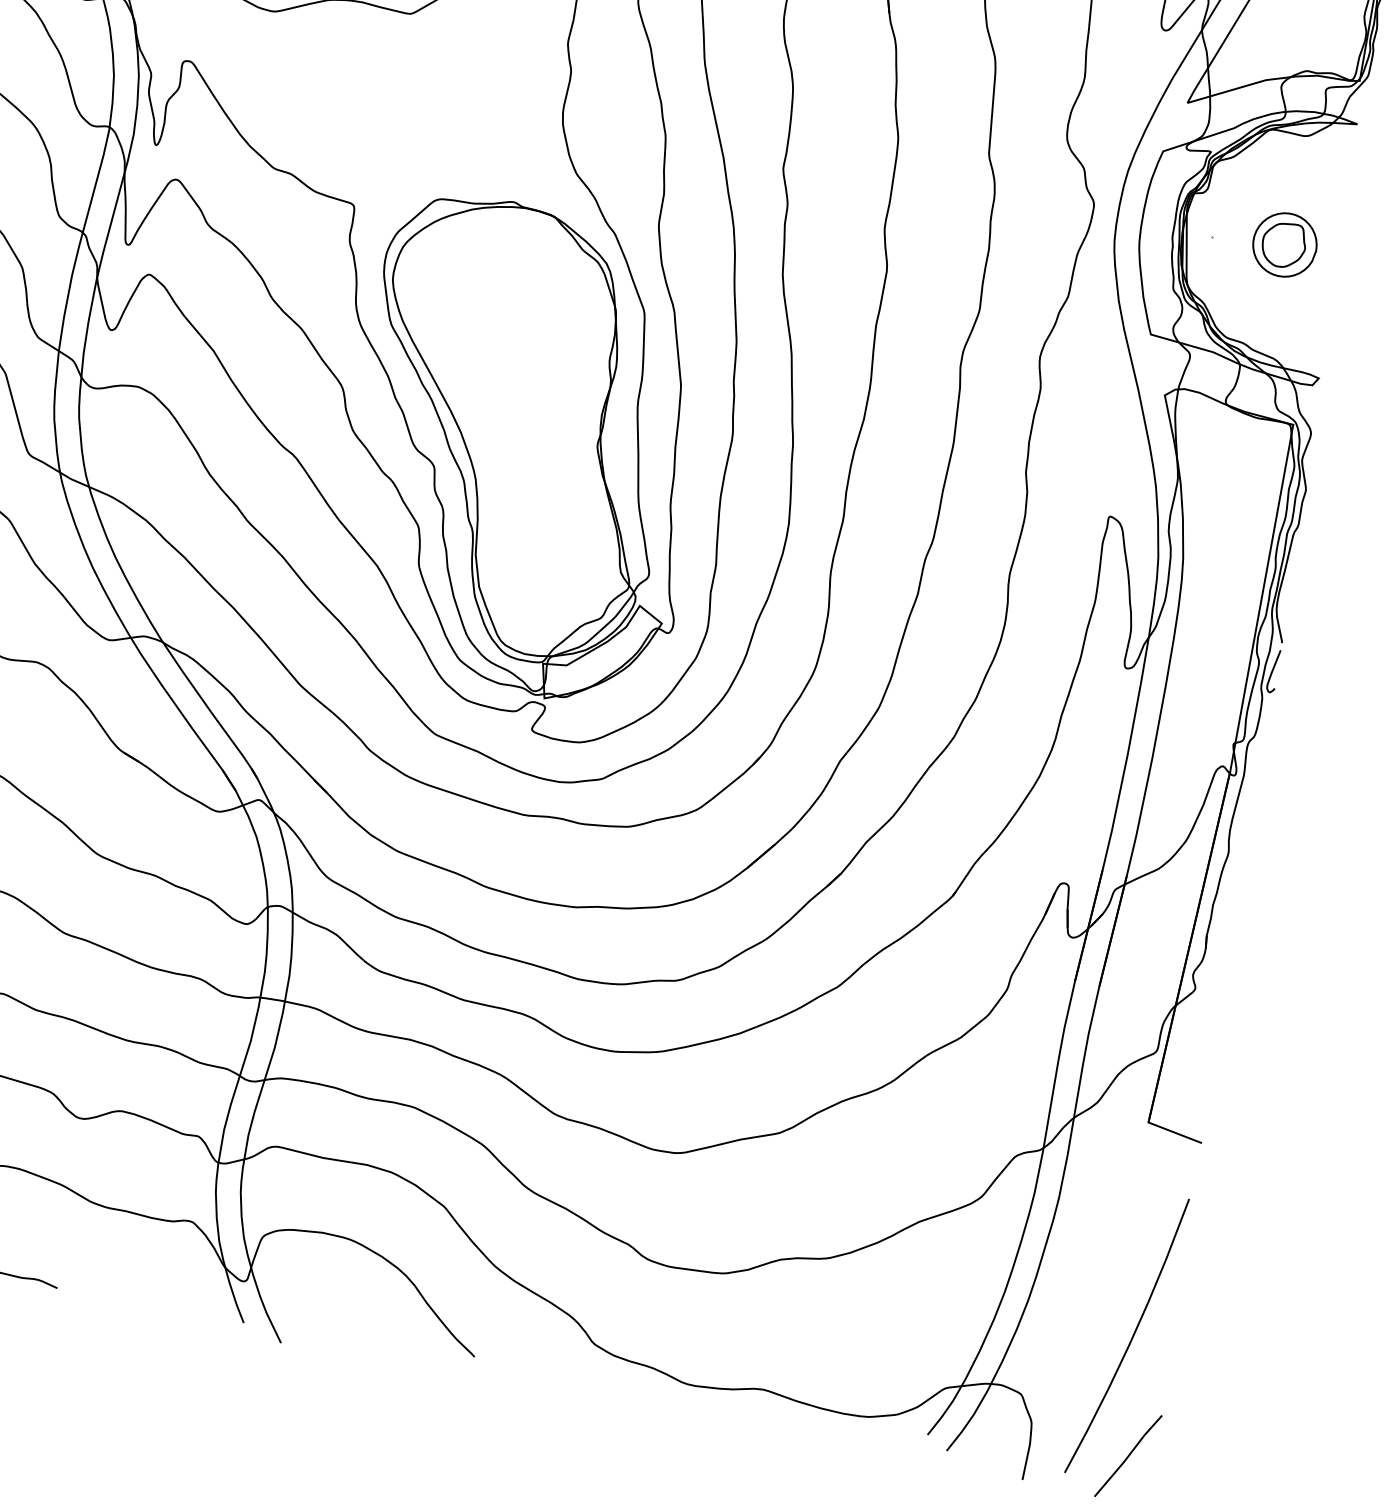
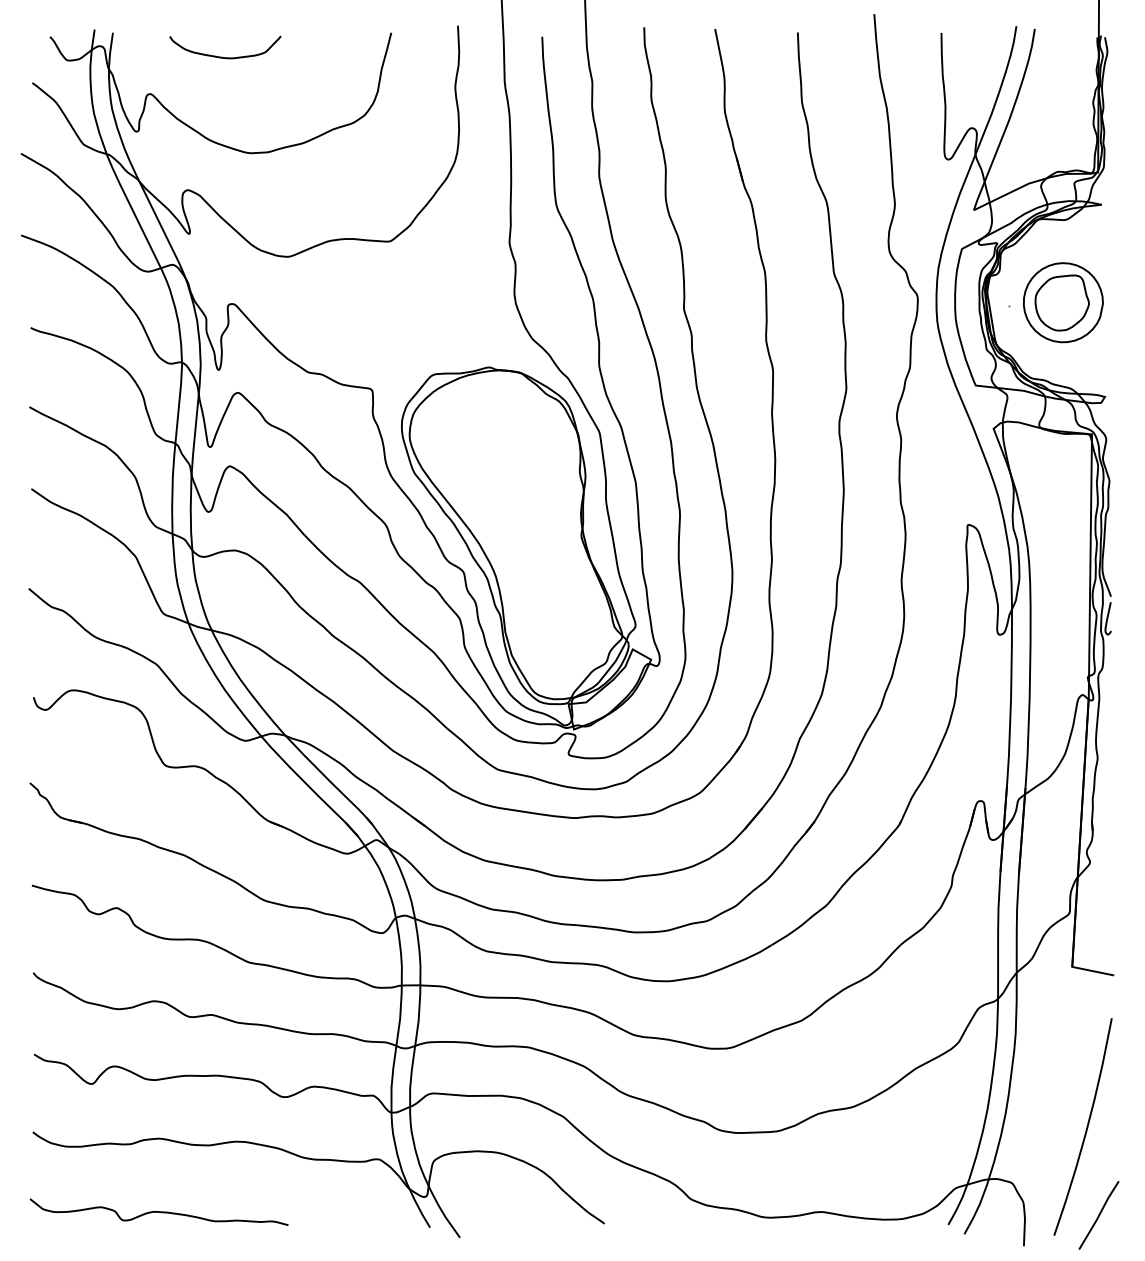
part: (1285, 244) -> (1063, 302), size x1.67

